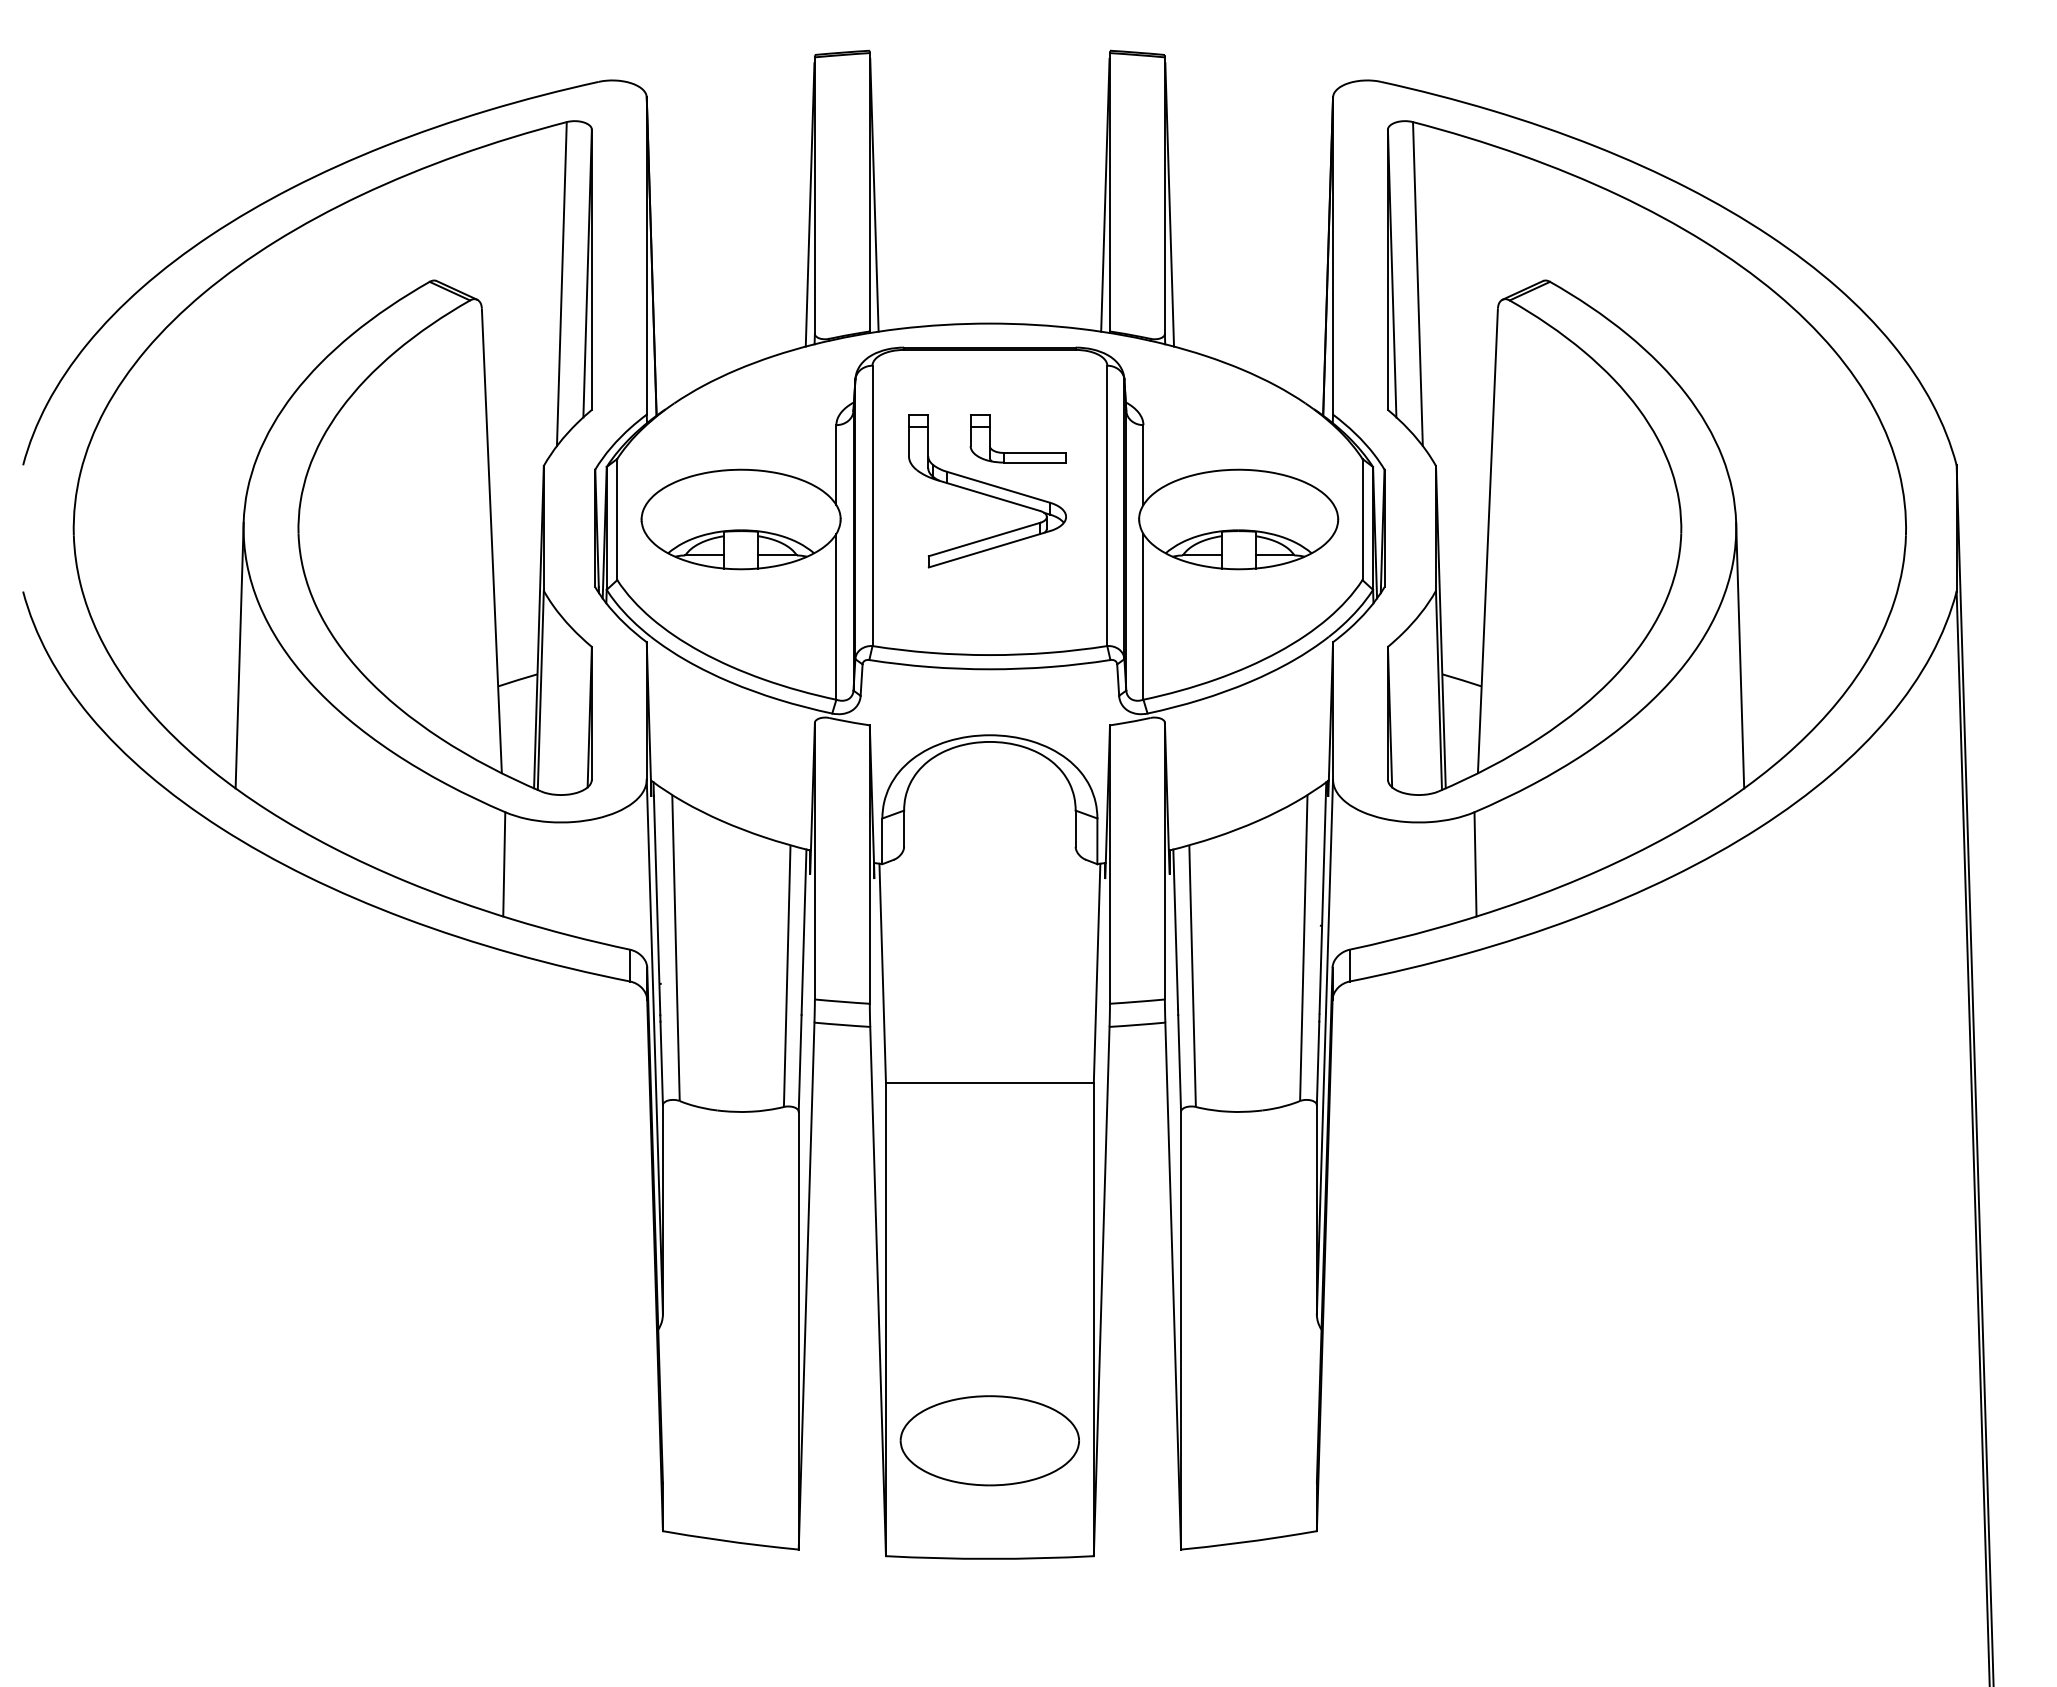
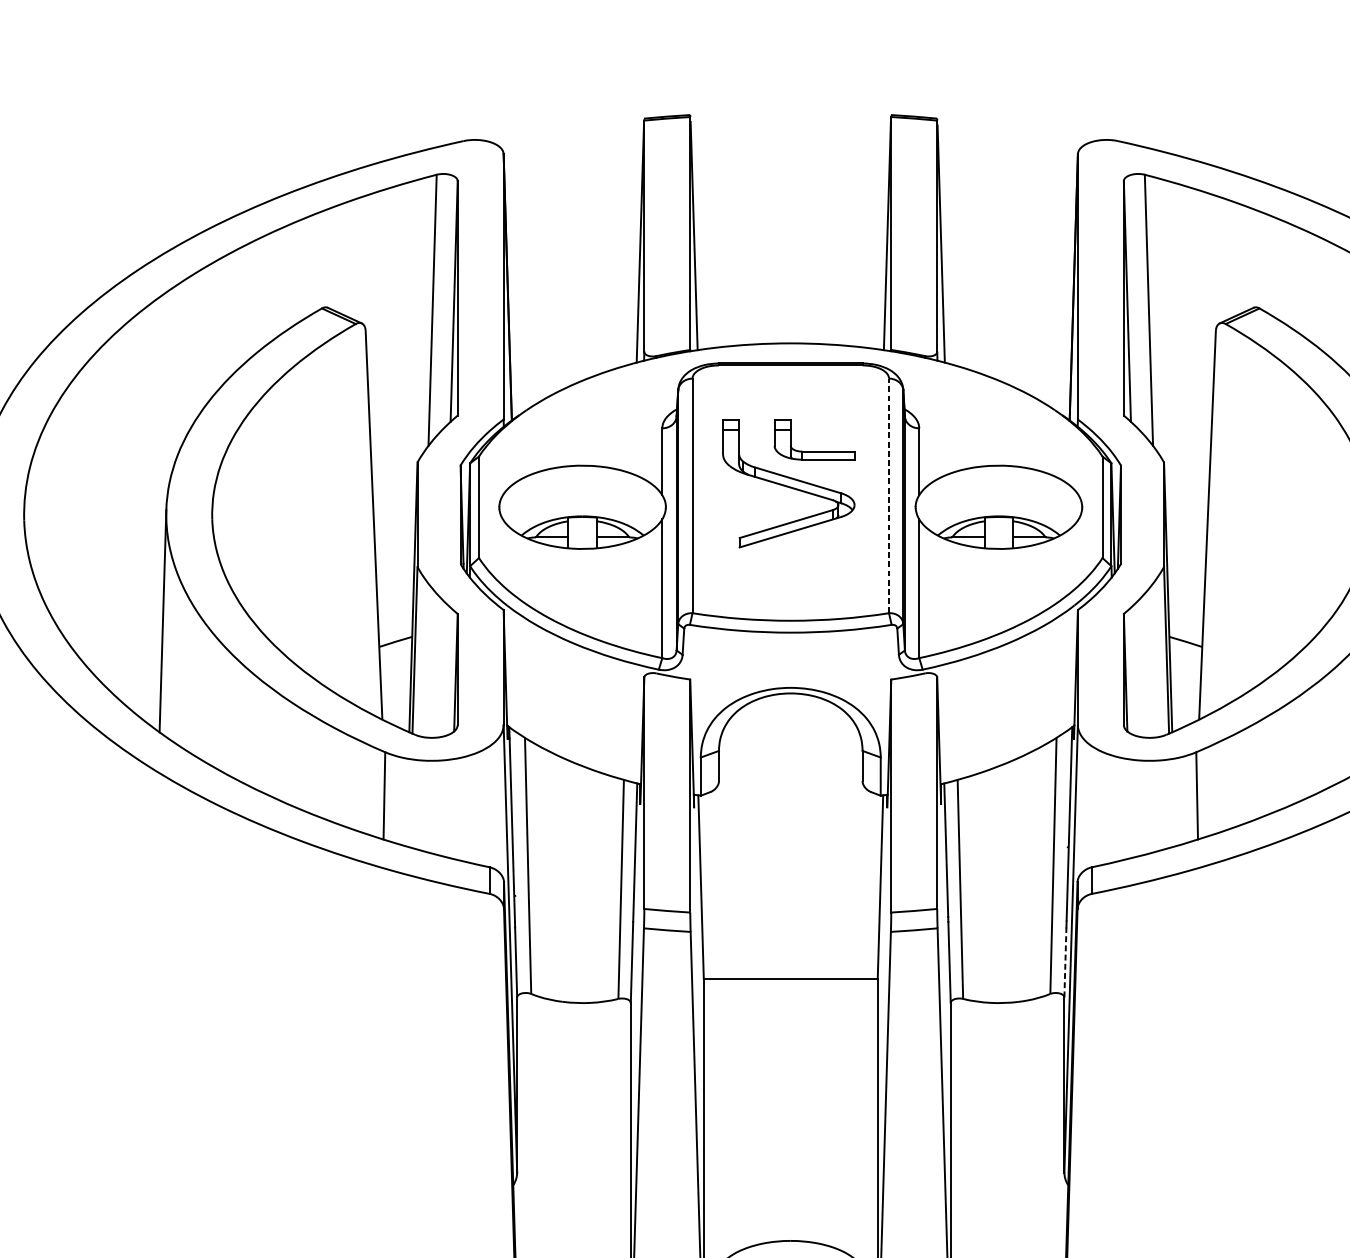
line: (1107, 505) -> (889, 495), solid -> dashed
line: (1318, 1063) -> (1065, 962), solid -> dashed

